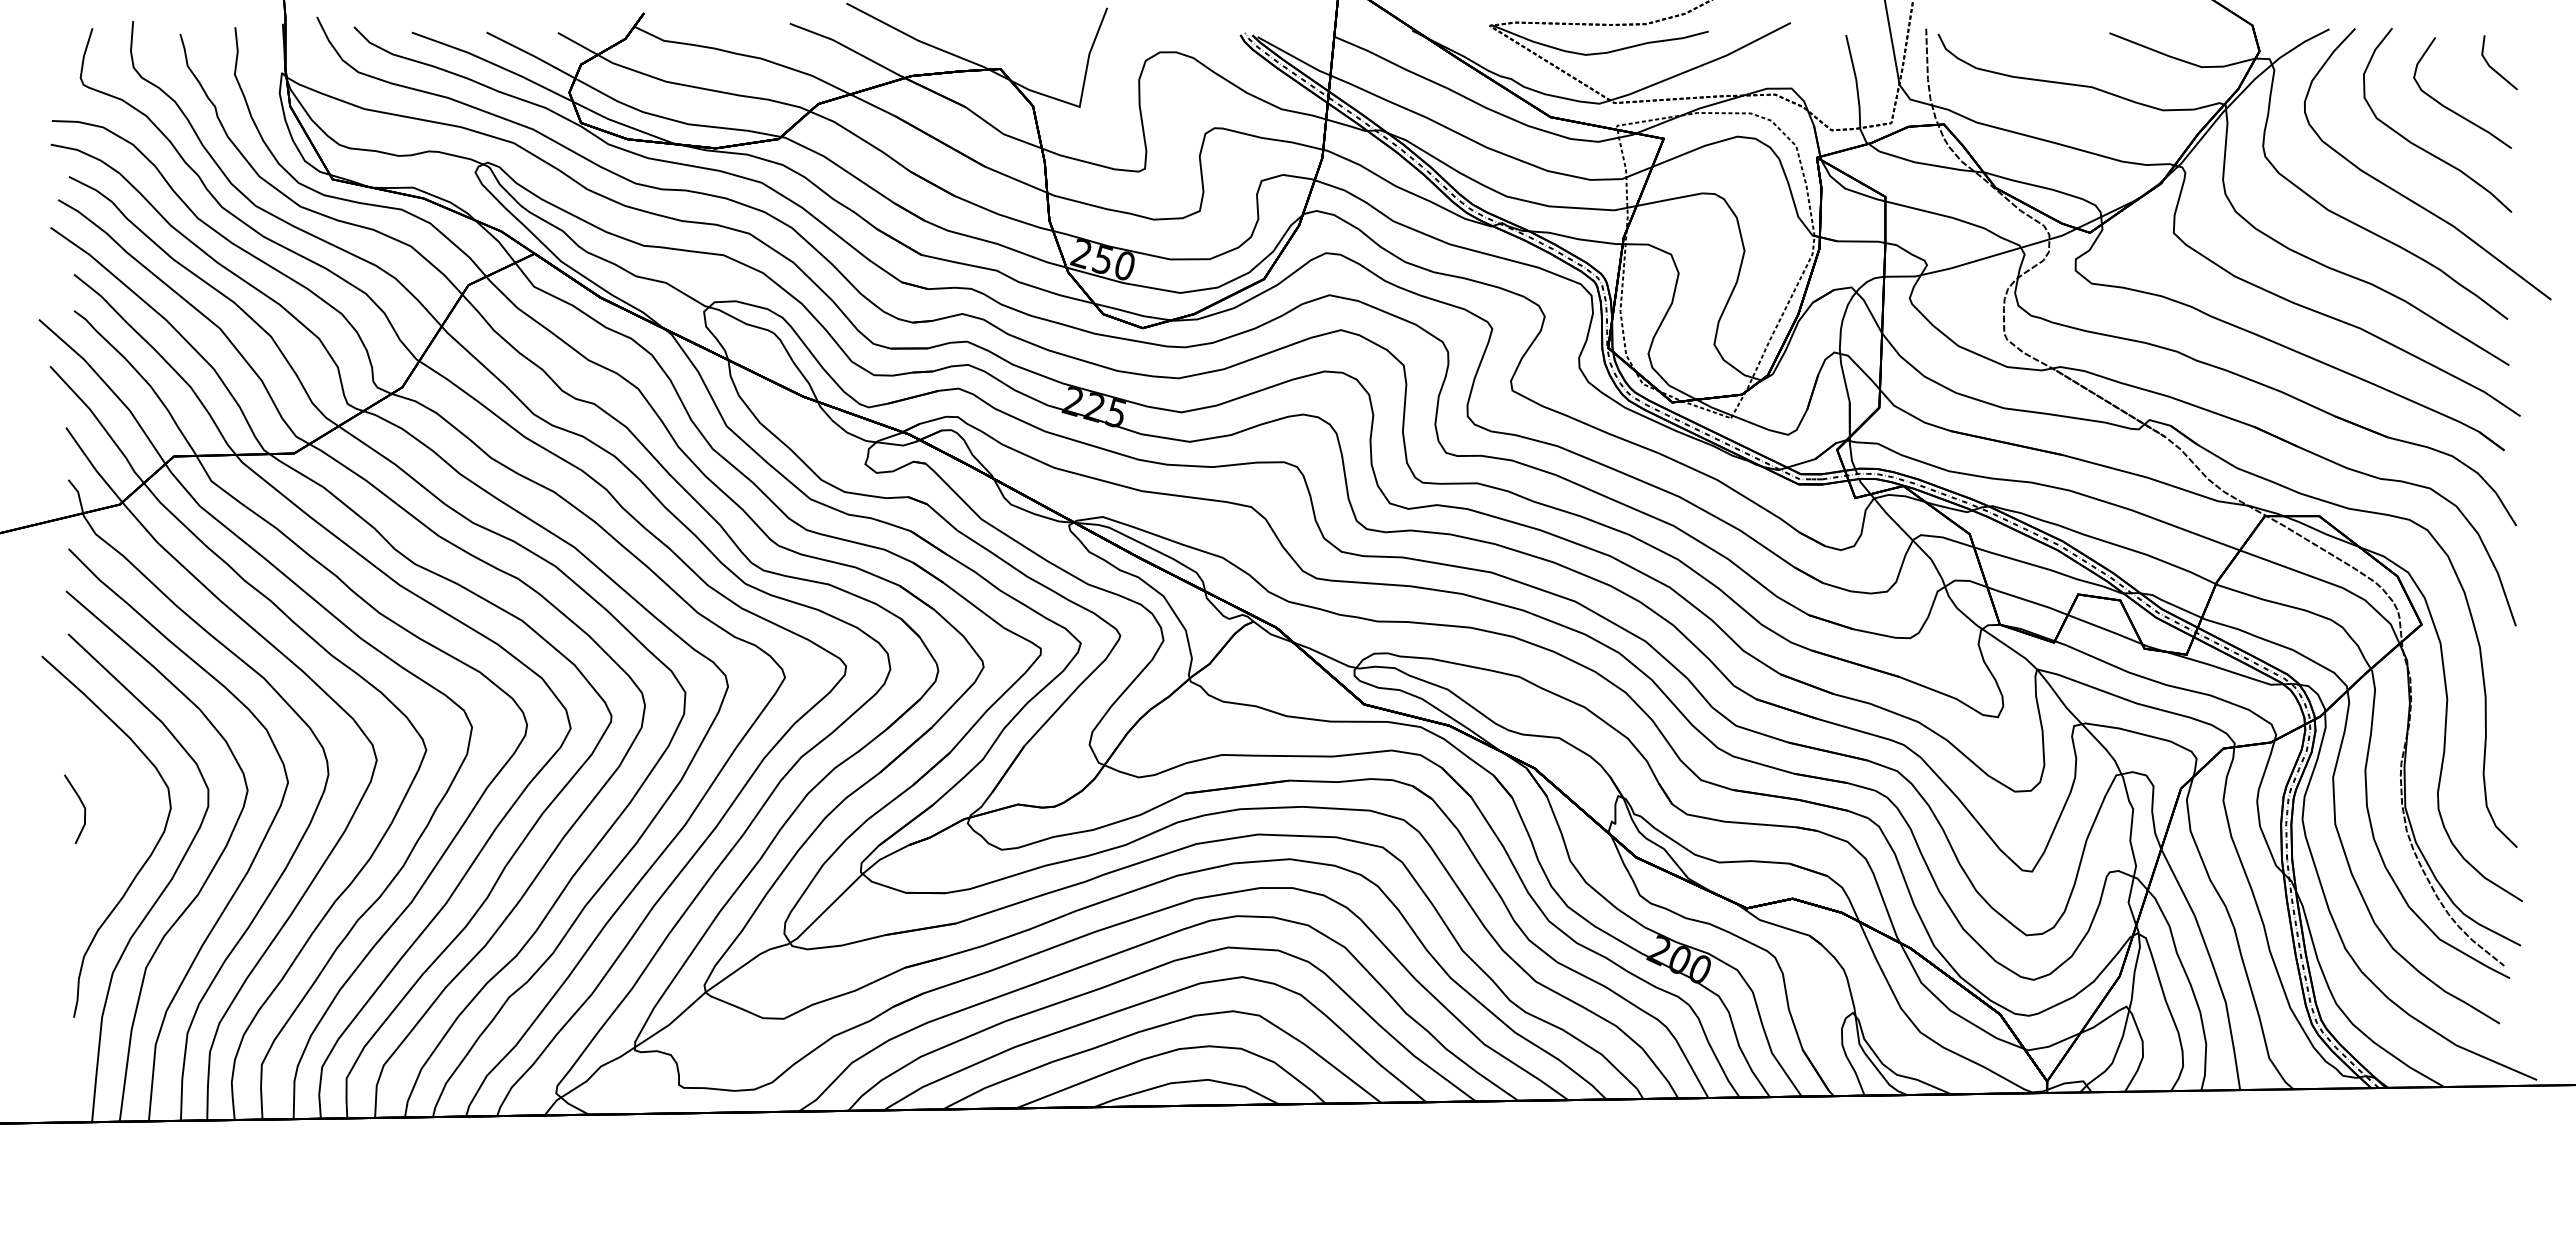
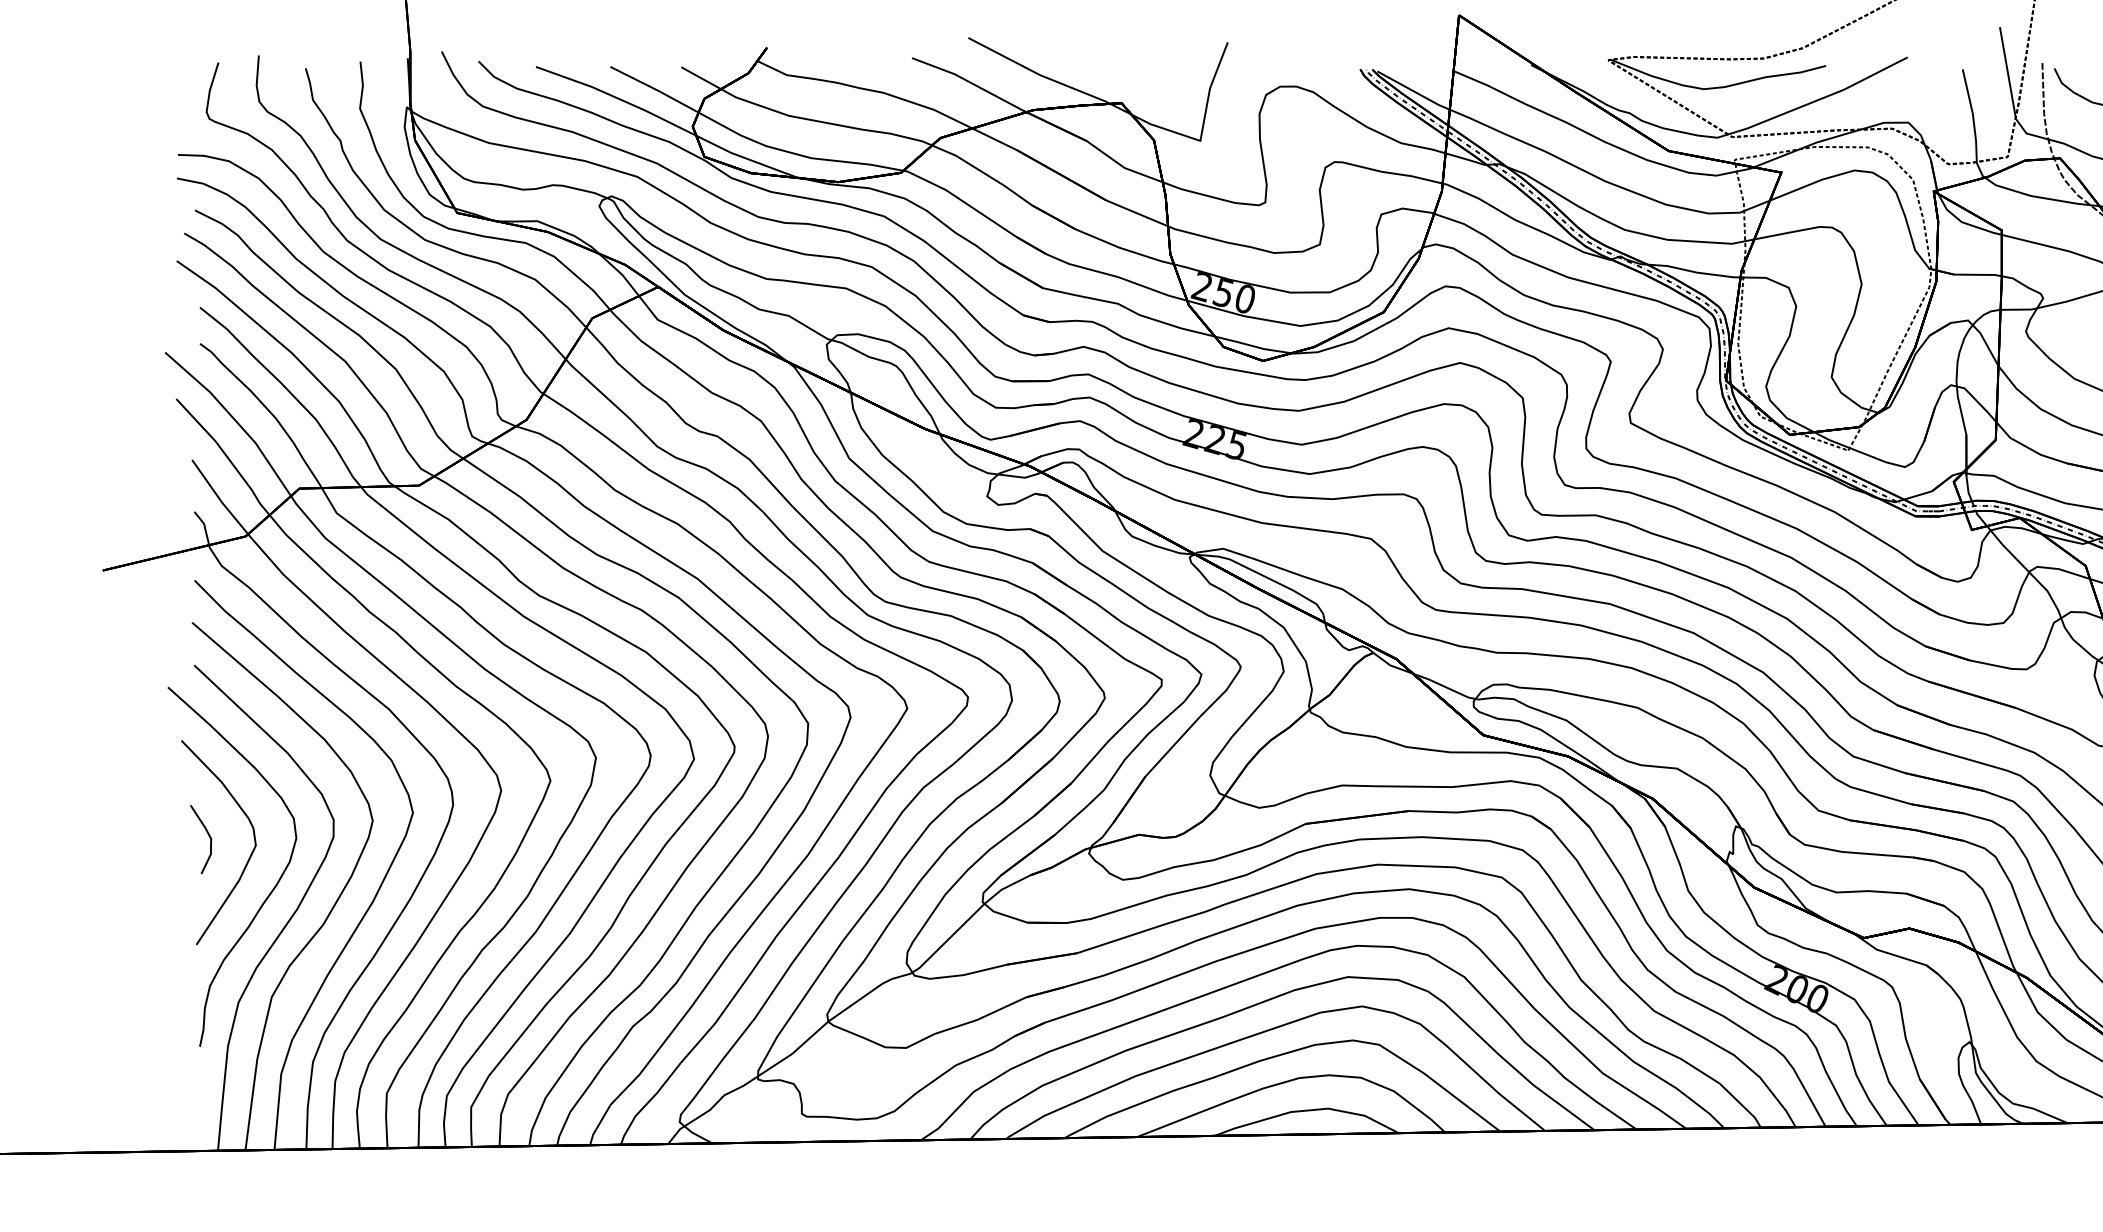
curve: (122, 828) -> (248, 858), added

